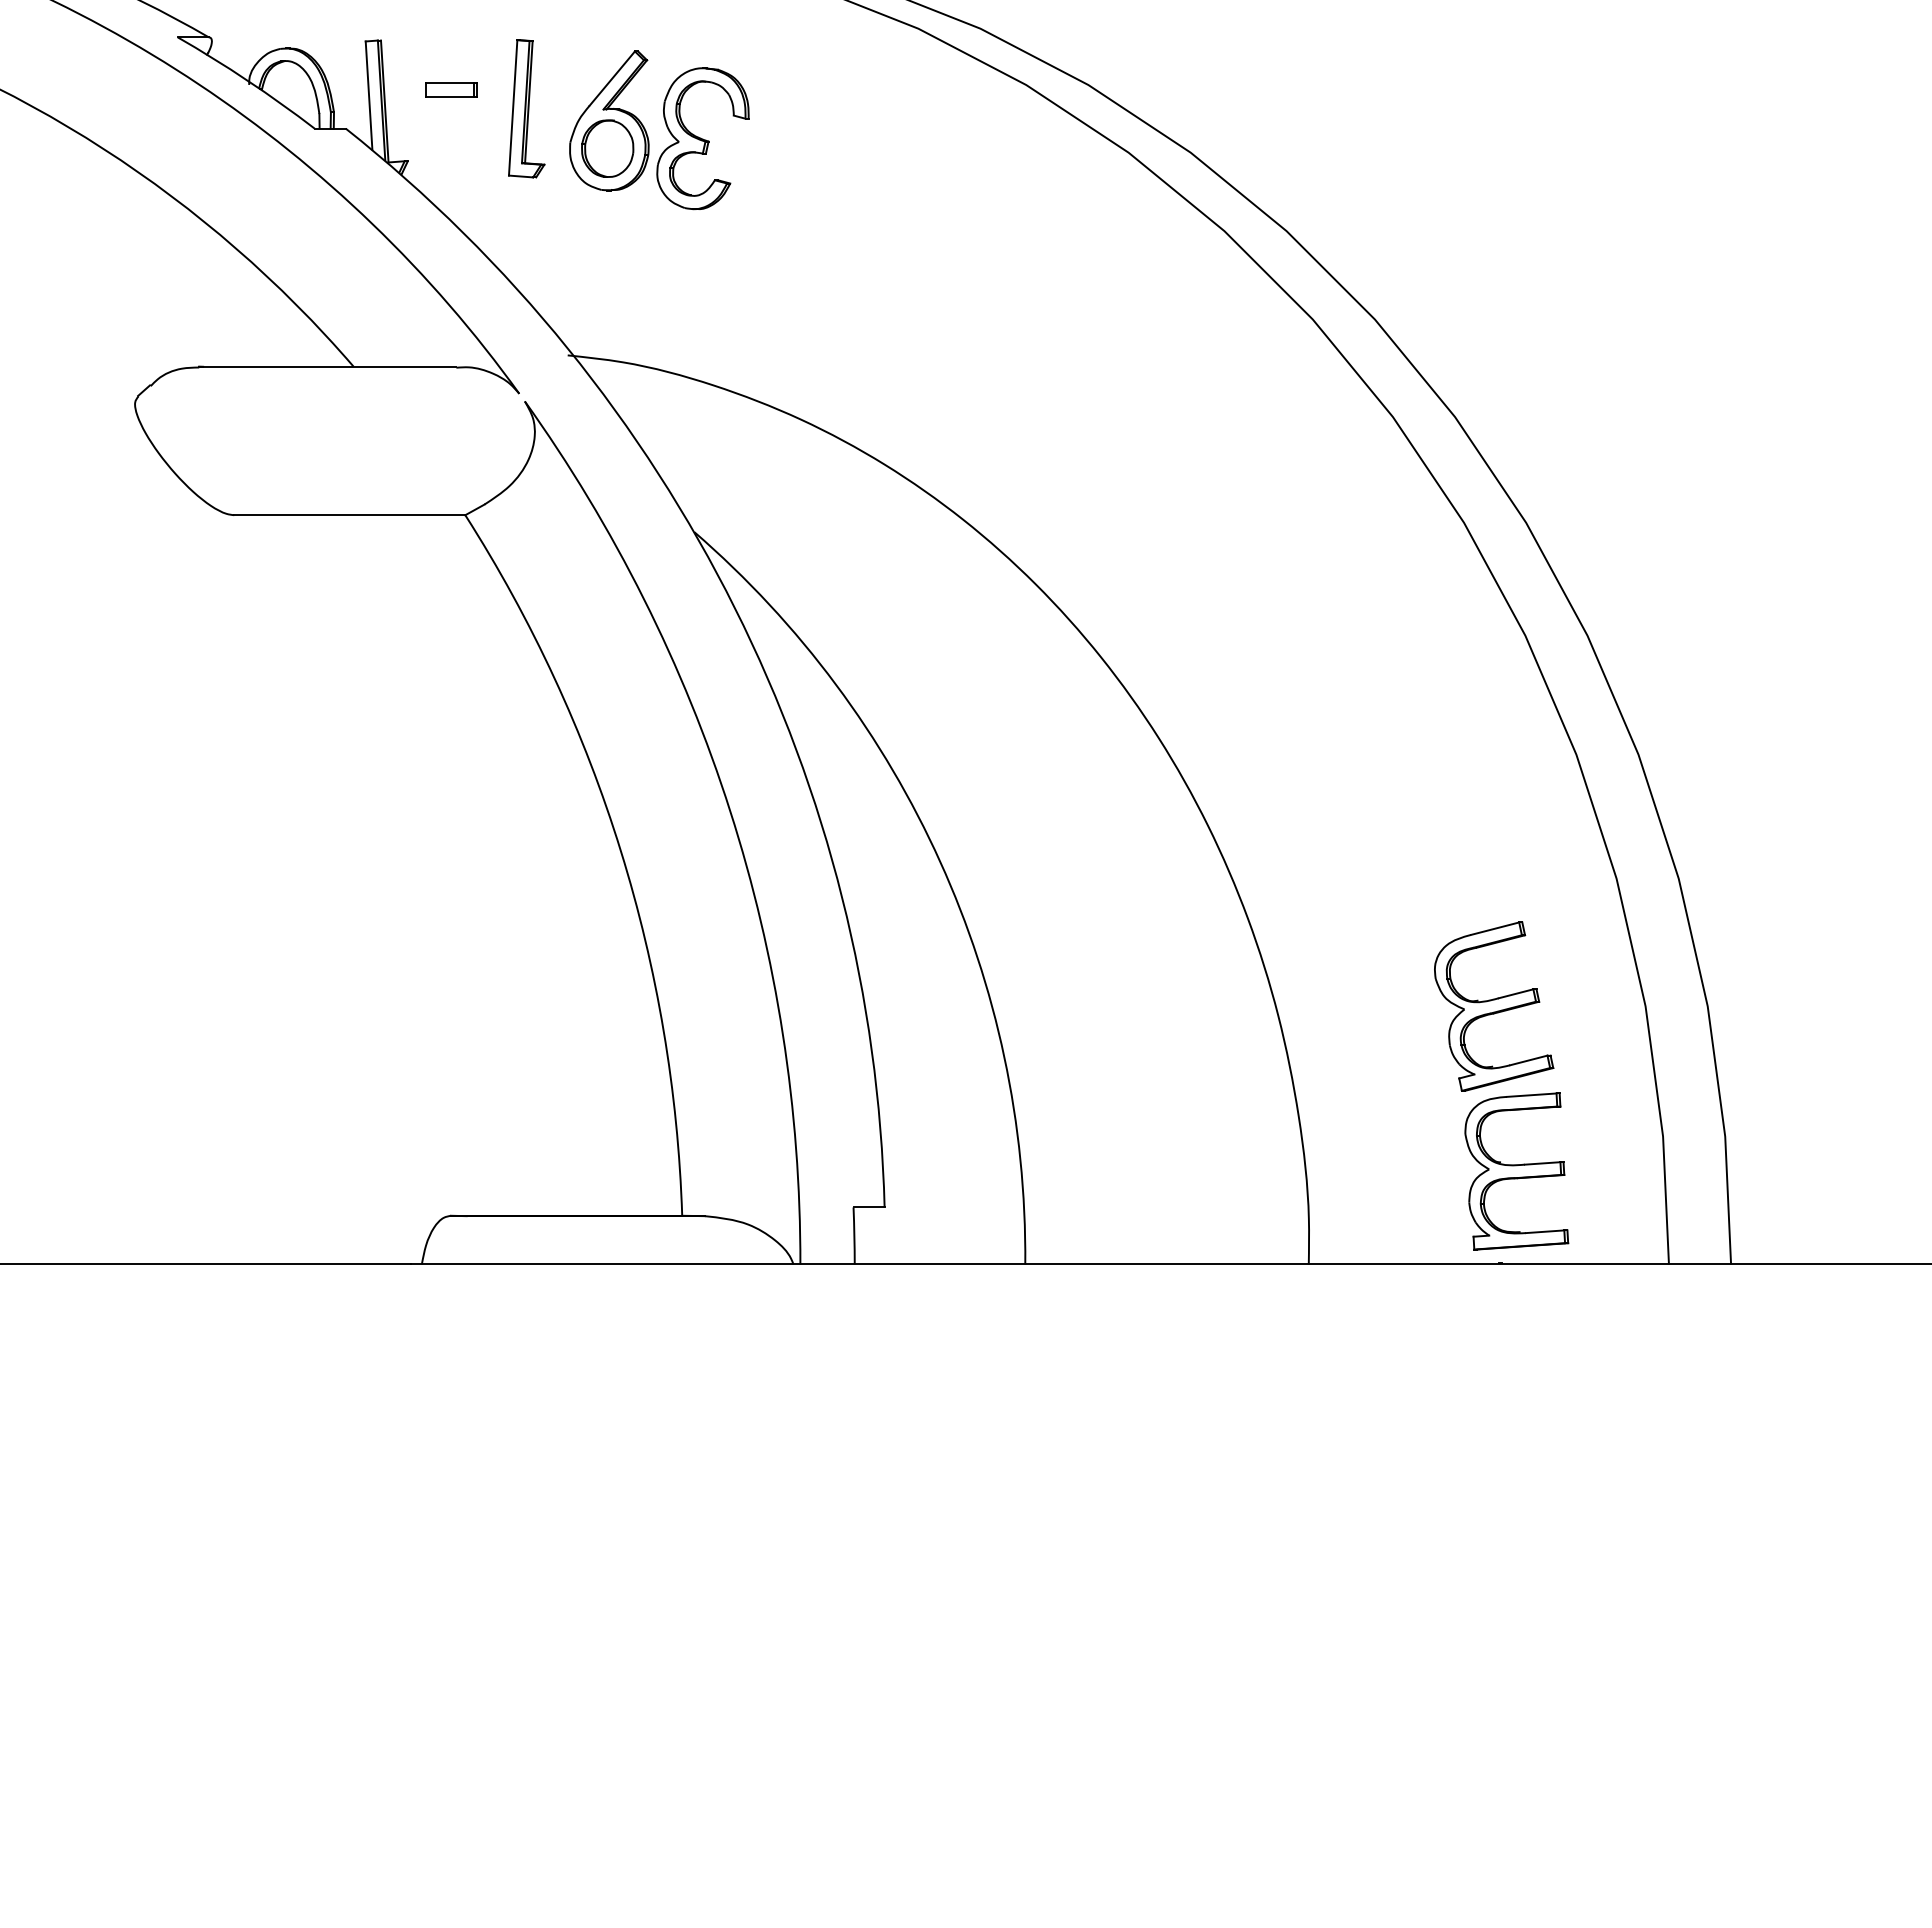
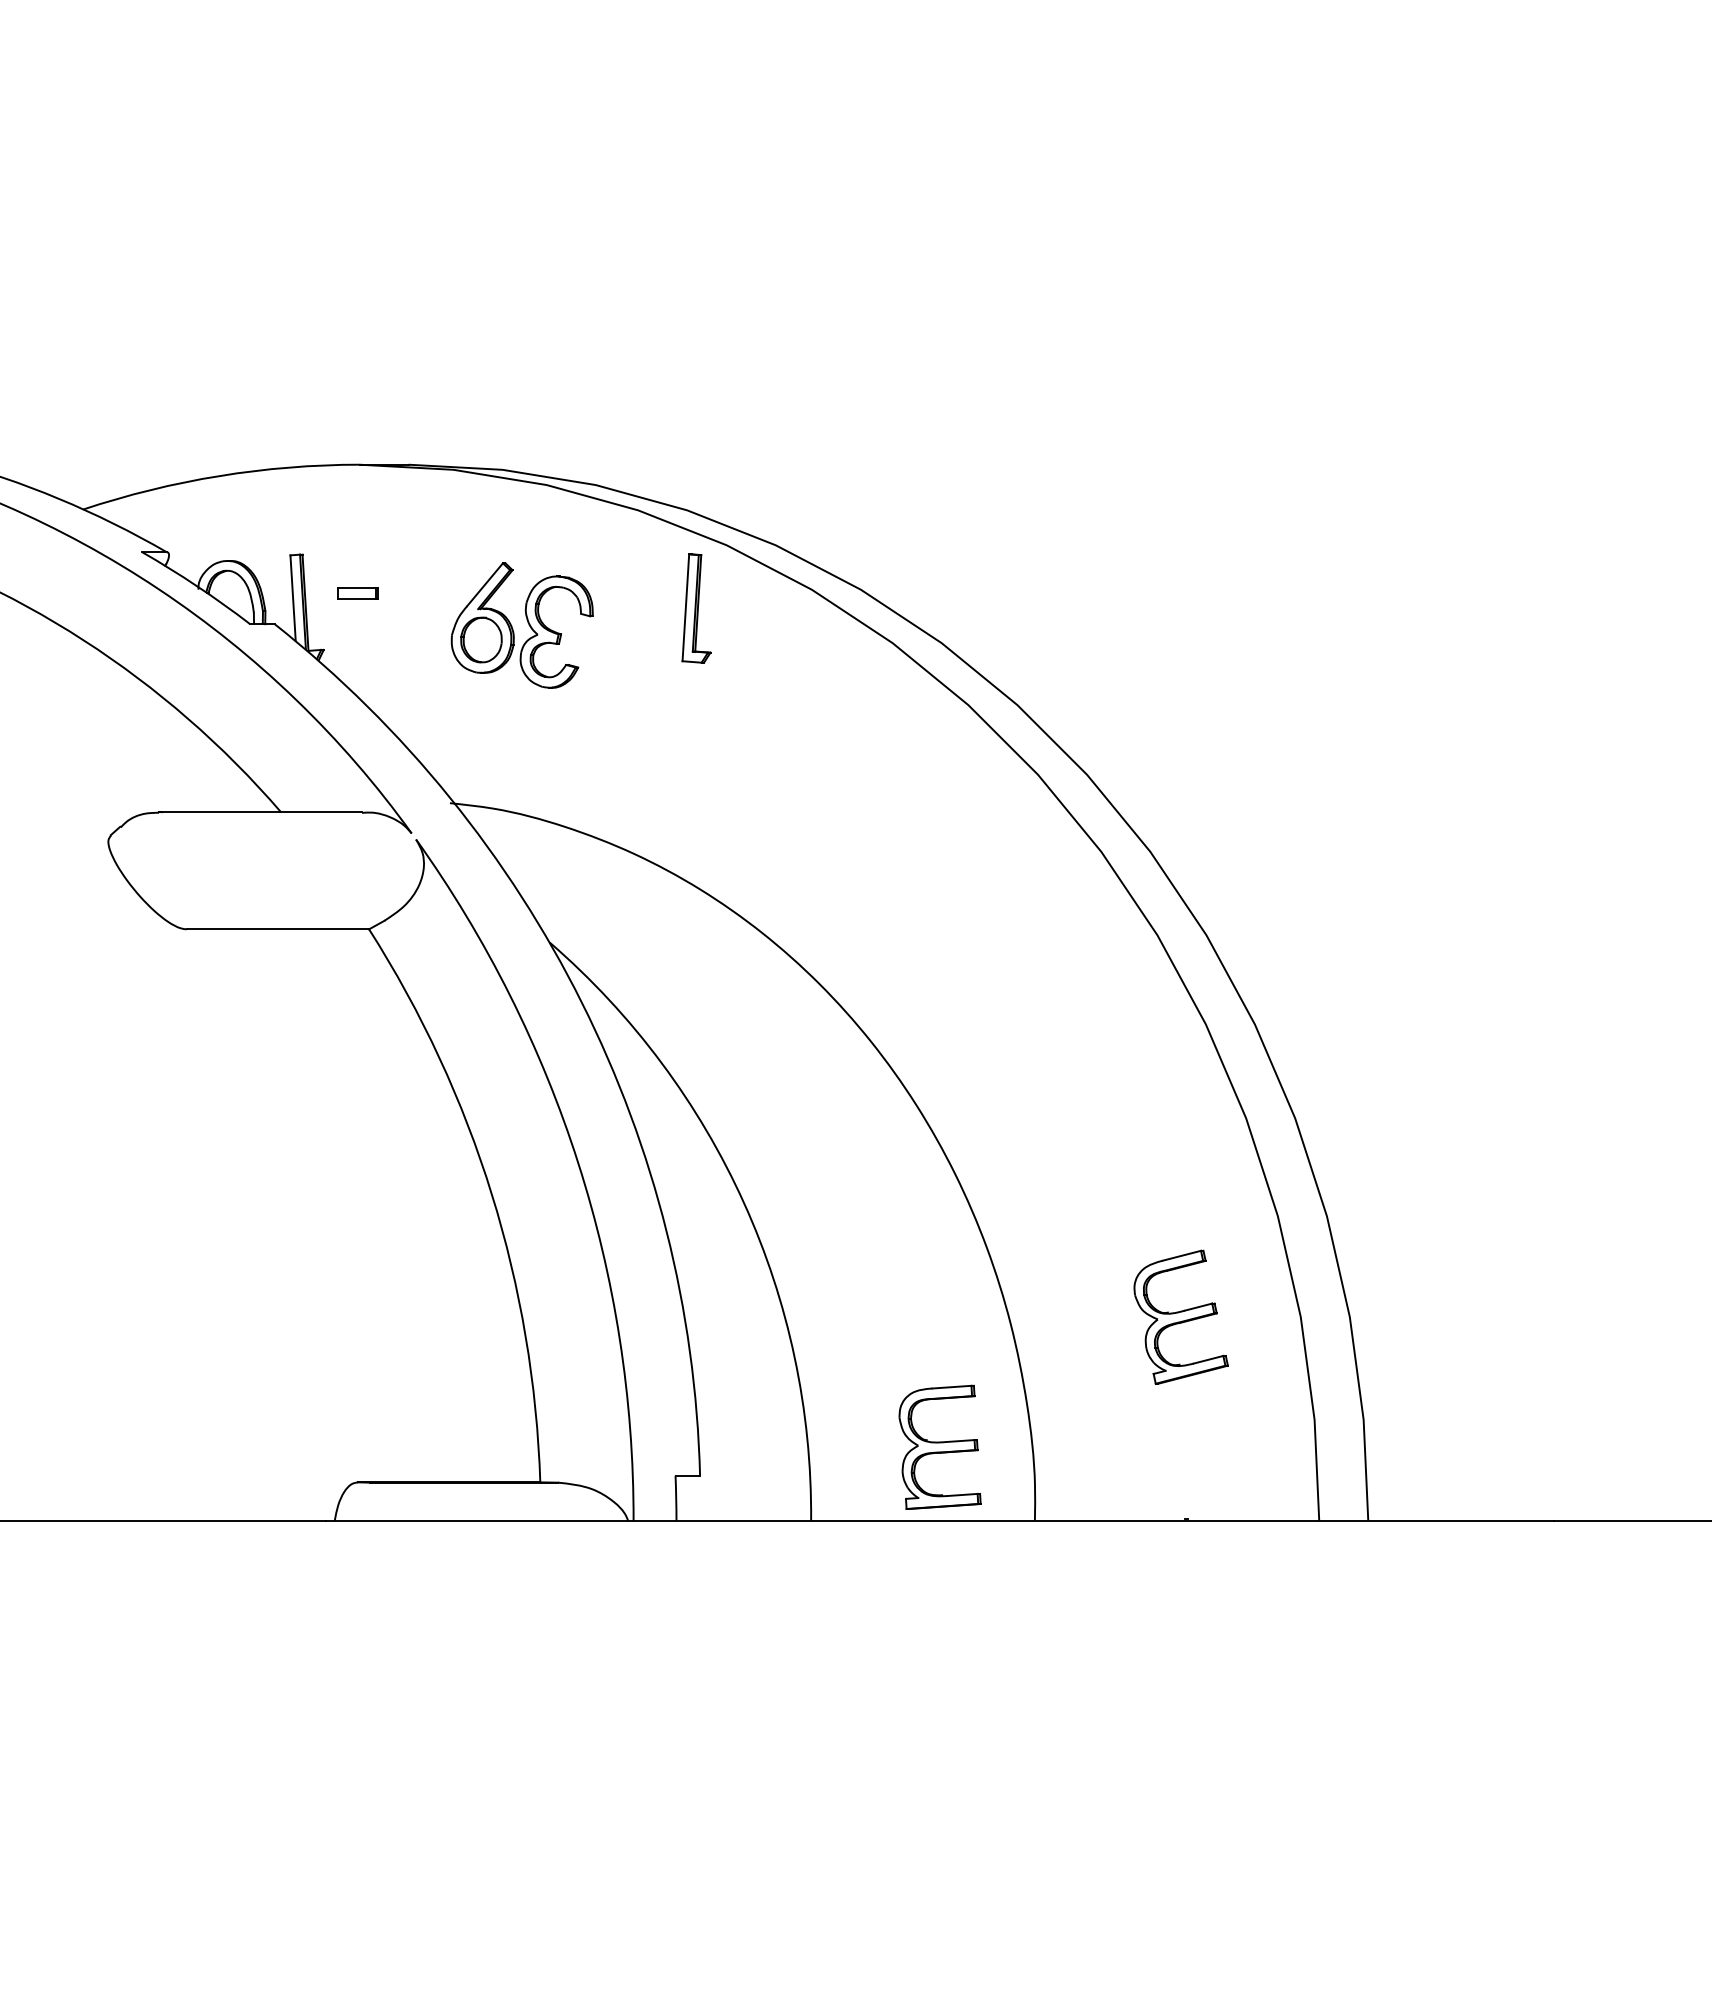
part: (526, 108) -> (696, 608), moved
part: (1516, 1170) -> (939, 1446), moved

